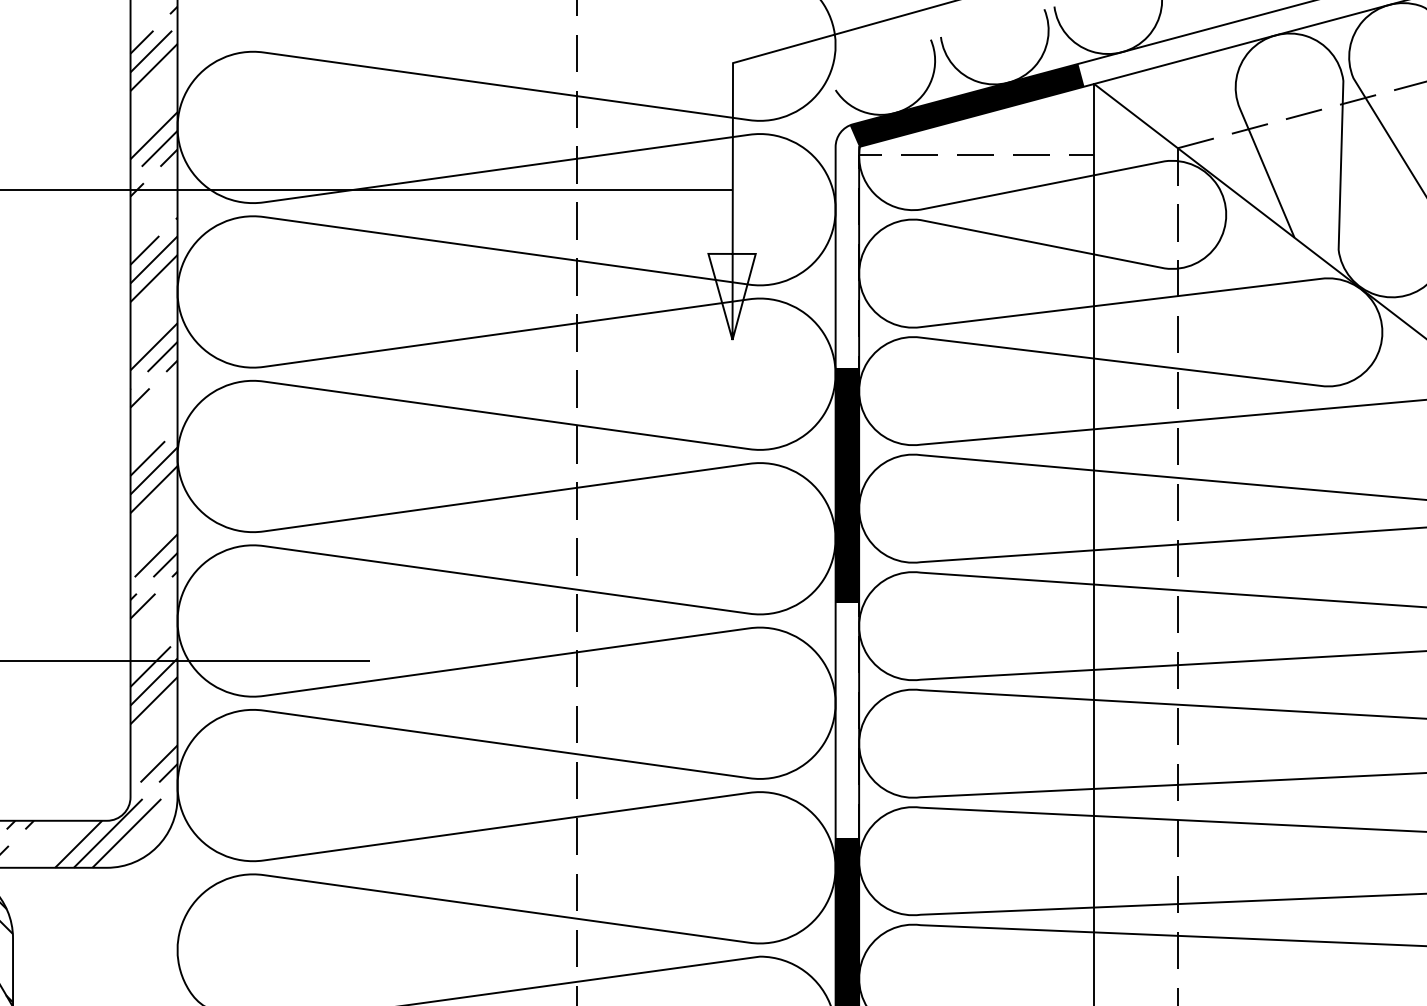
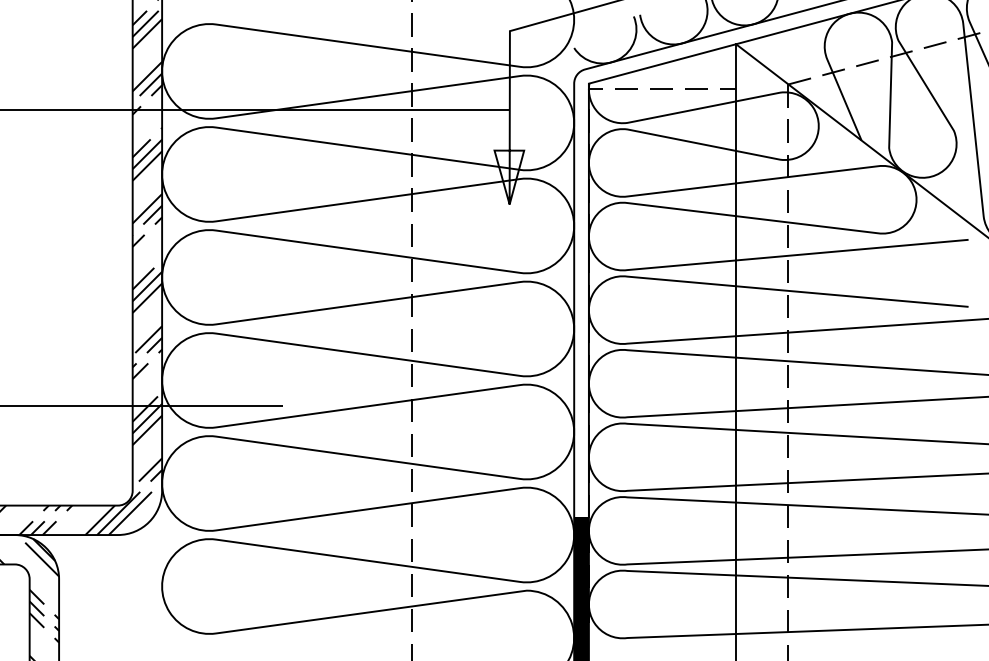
fill: (967, 105) -> (656, 57), removed
fill: (847, 485) -> (581, 295), removed

